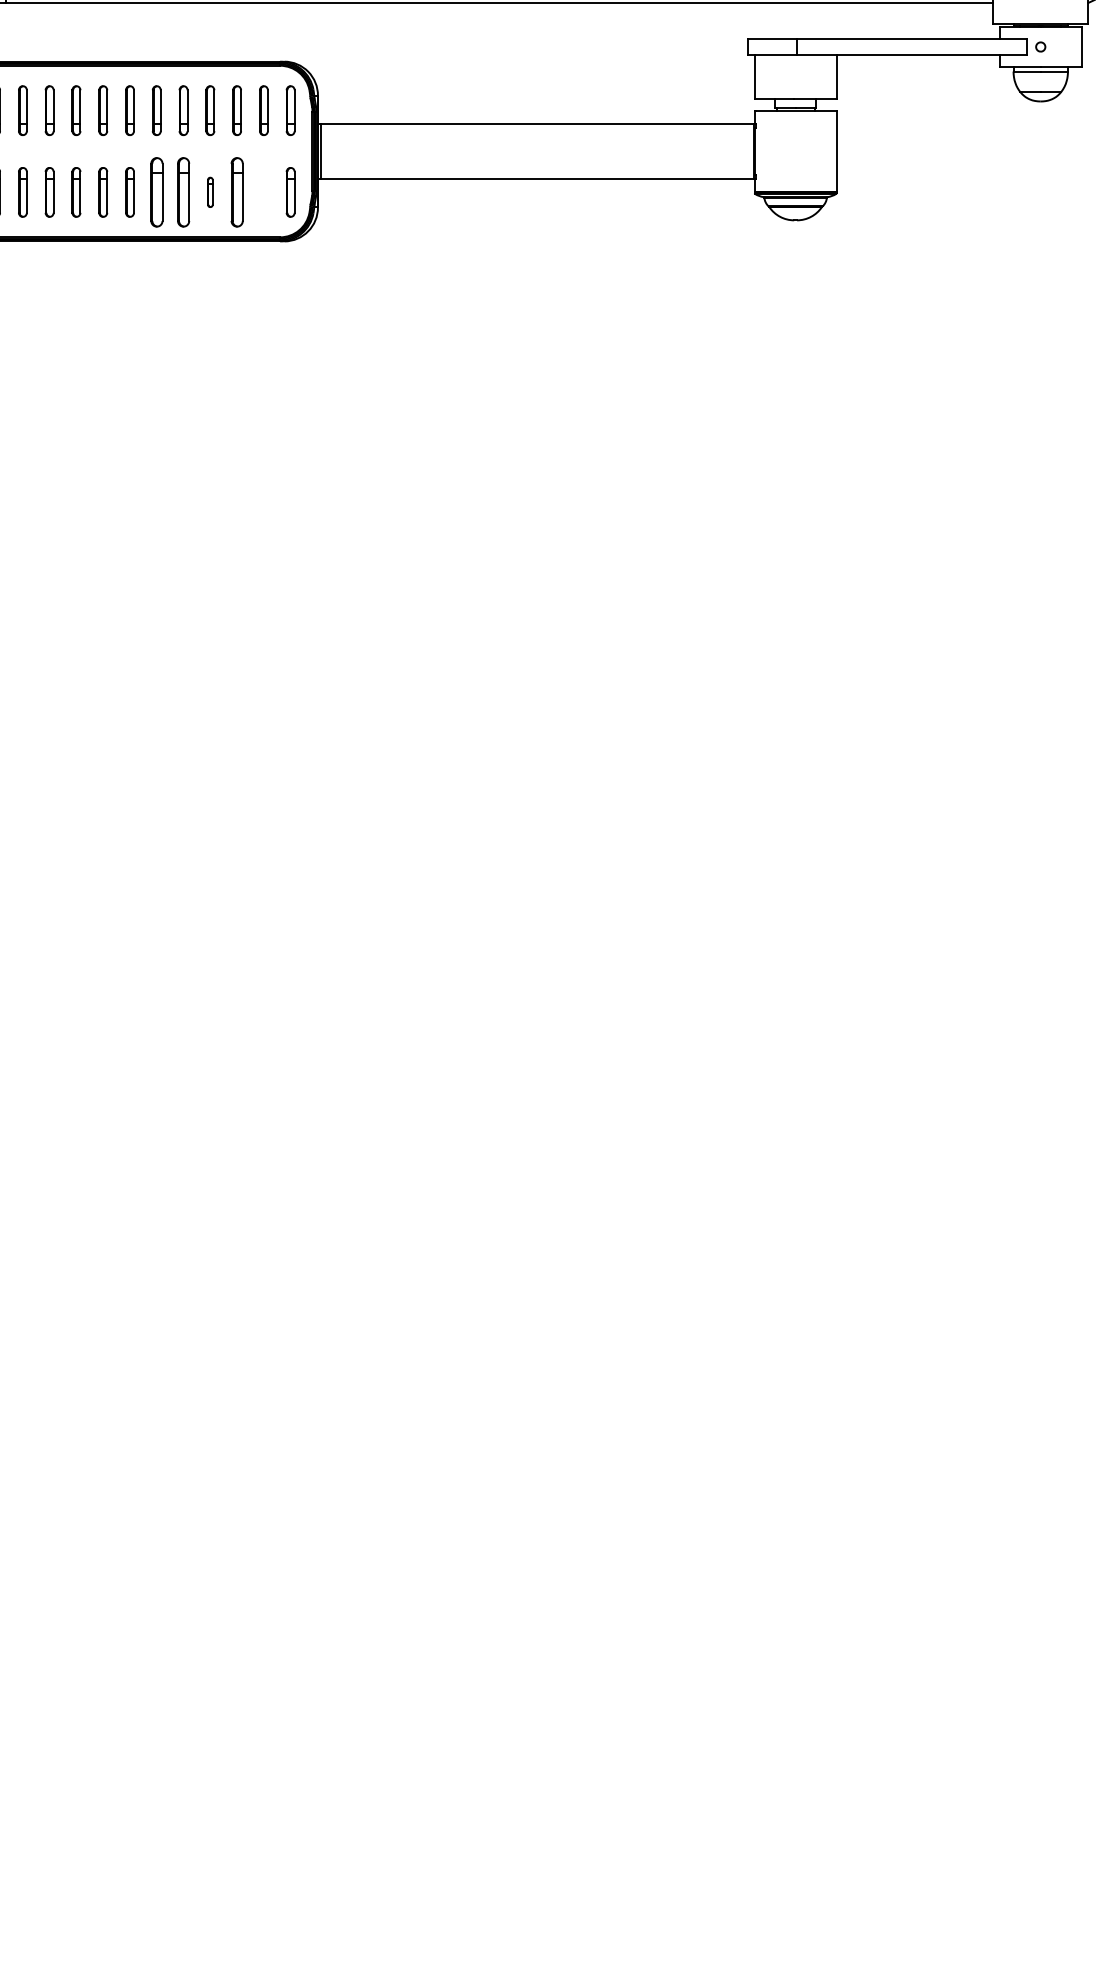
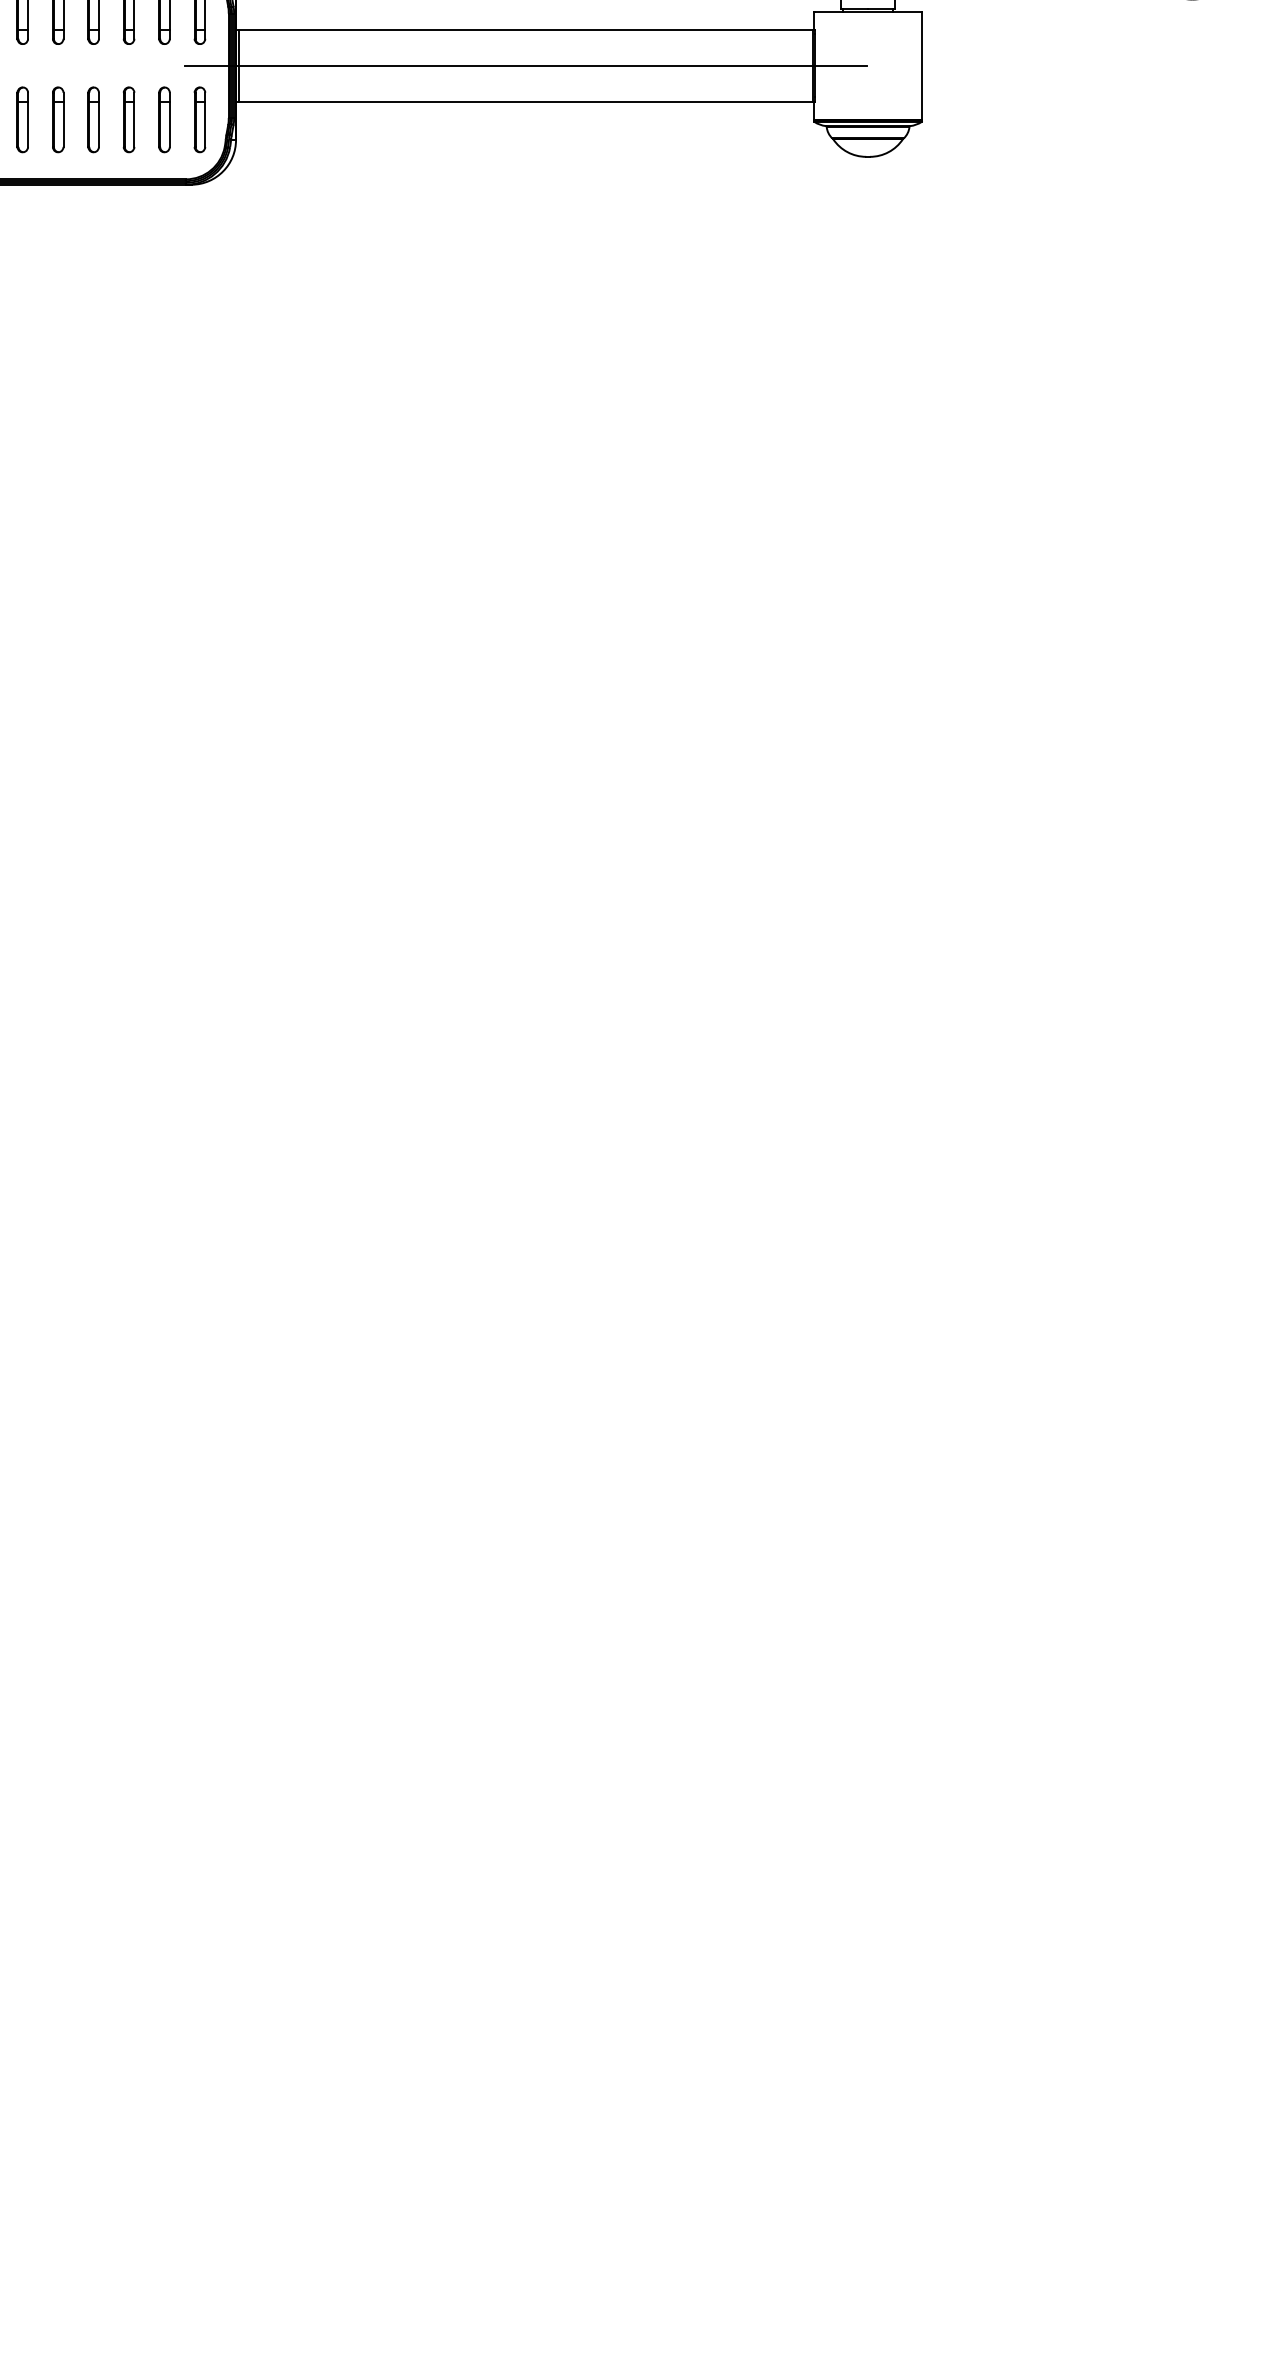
line: (537, 151) -> (526, 65), added
part: (156, 192) -> (22, 120), size x0.71
part: (183, 192) -> (58, 120), size x0.71
part: (210, 192) -> (93, 120), size x1.67
part: (236, 192) -> (128, 120), size x0.71
part: (263, 192) -> (163, 120), added

